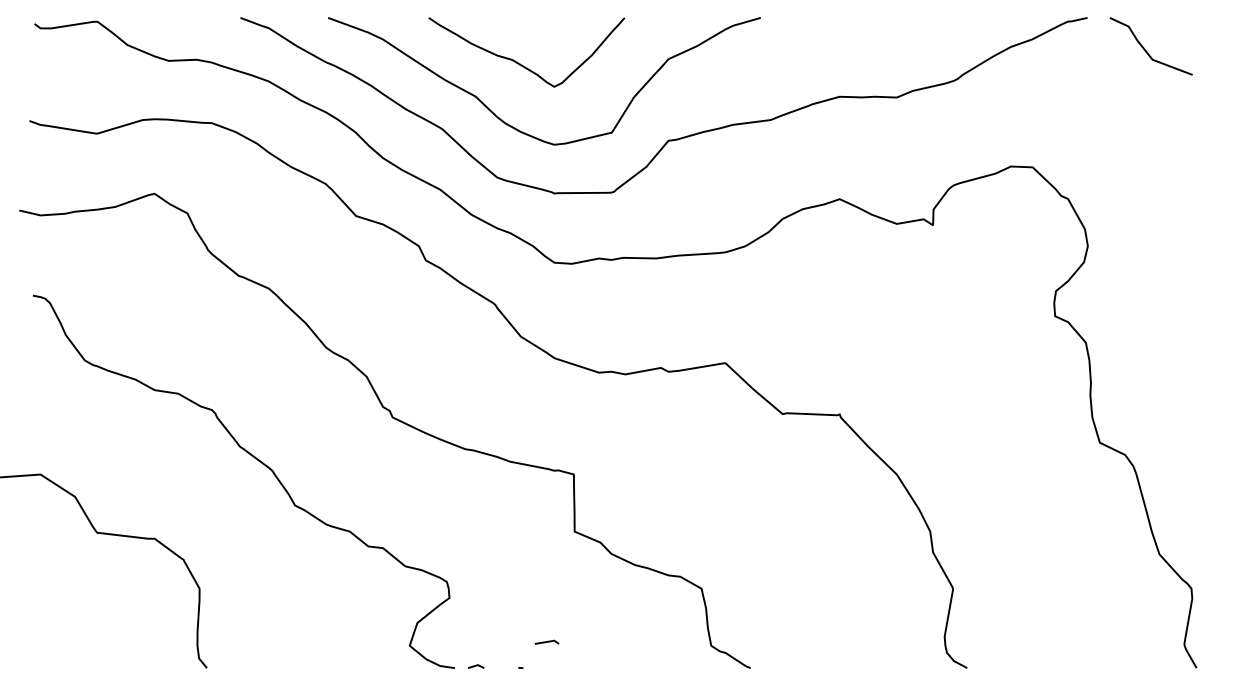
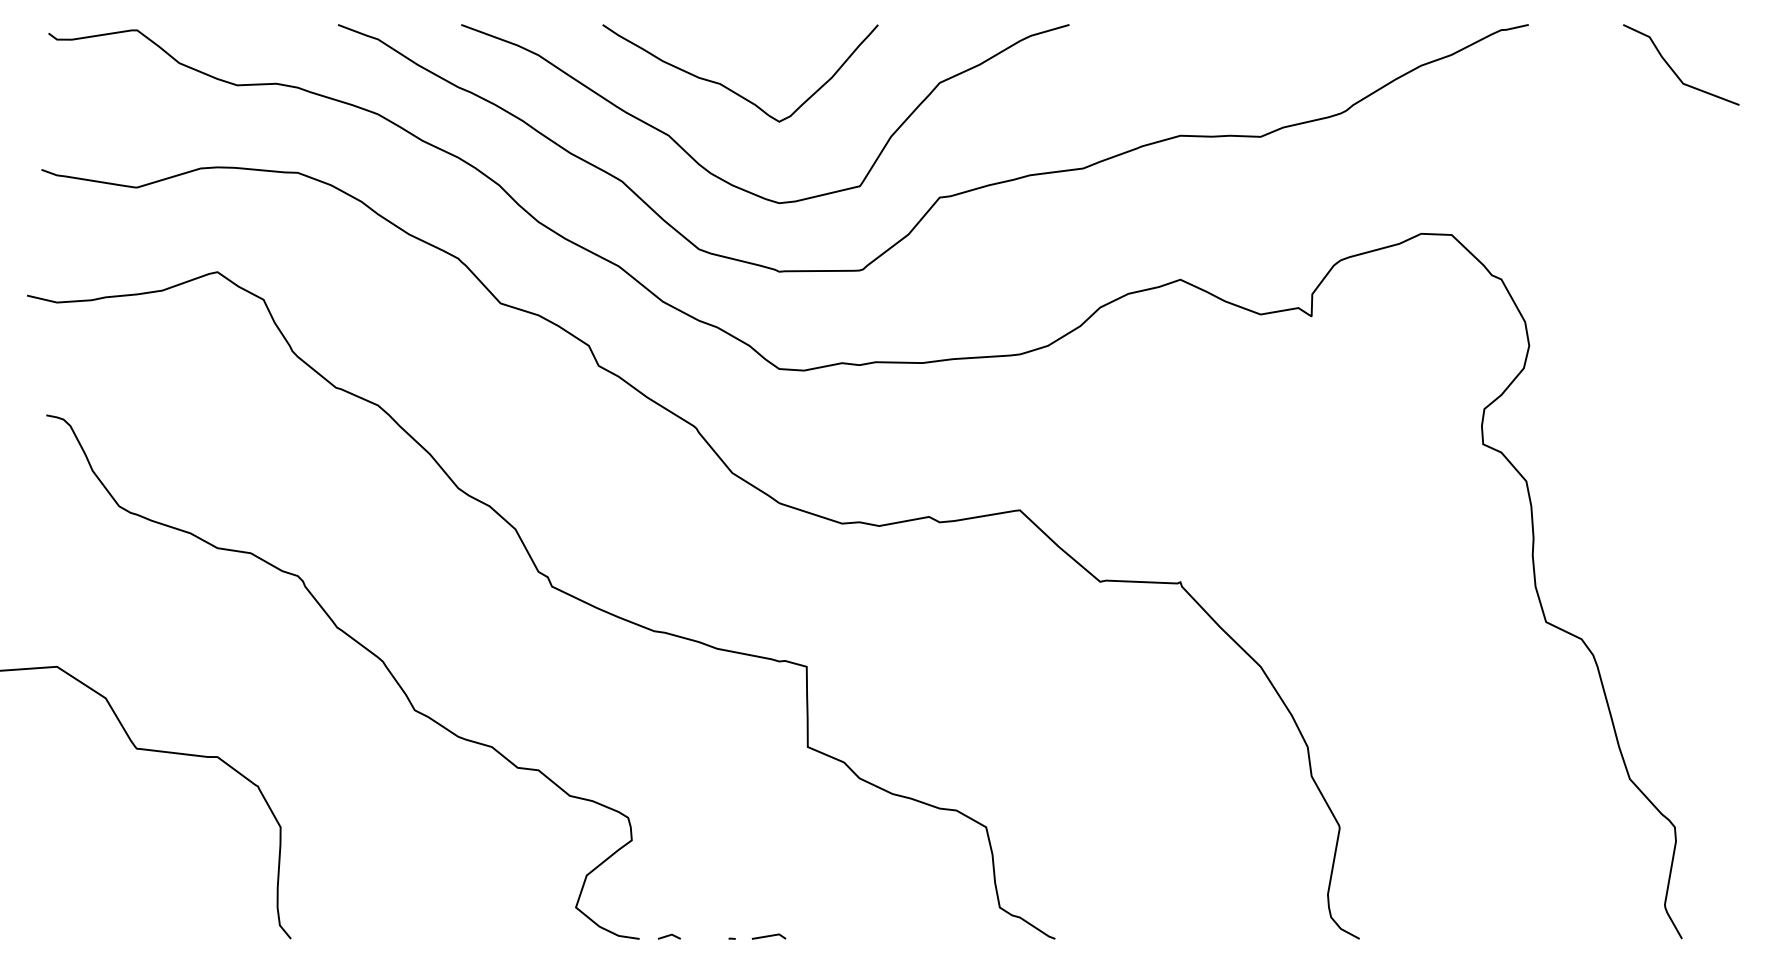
line: (1145, 49) -> (1673, 69), moved
line: (546, 642) -> (768, 936), moved

